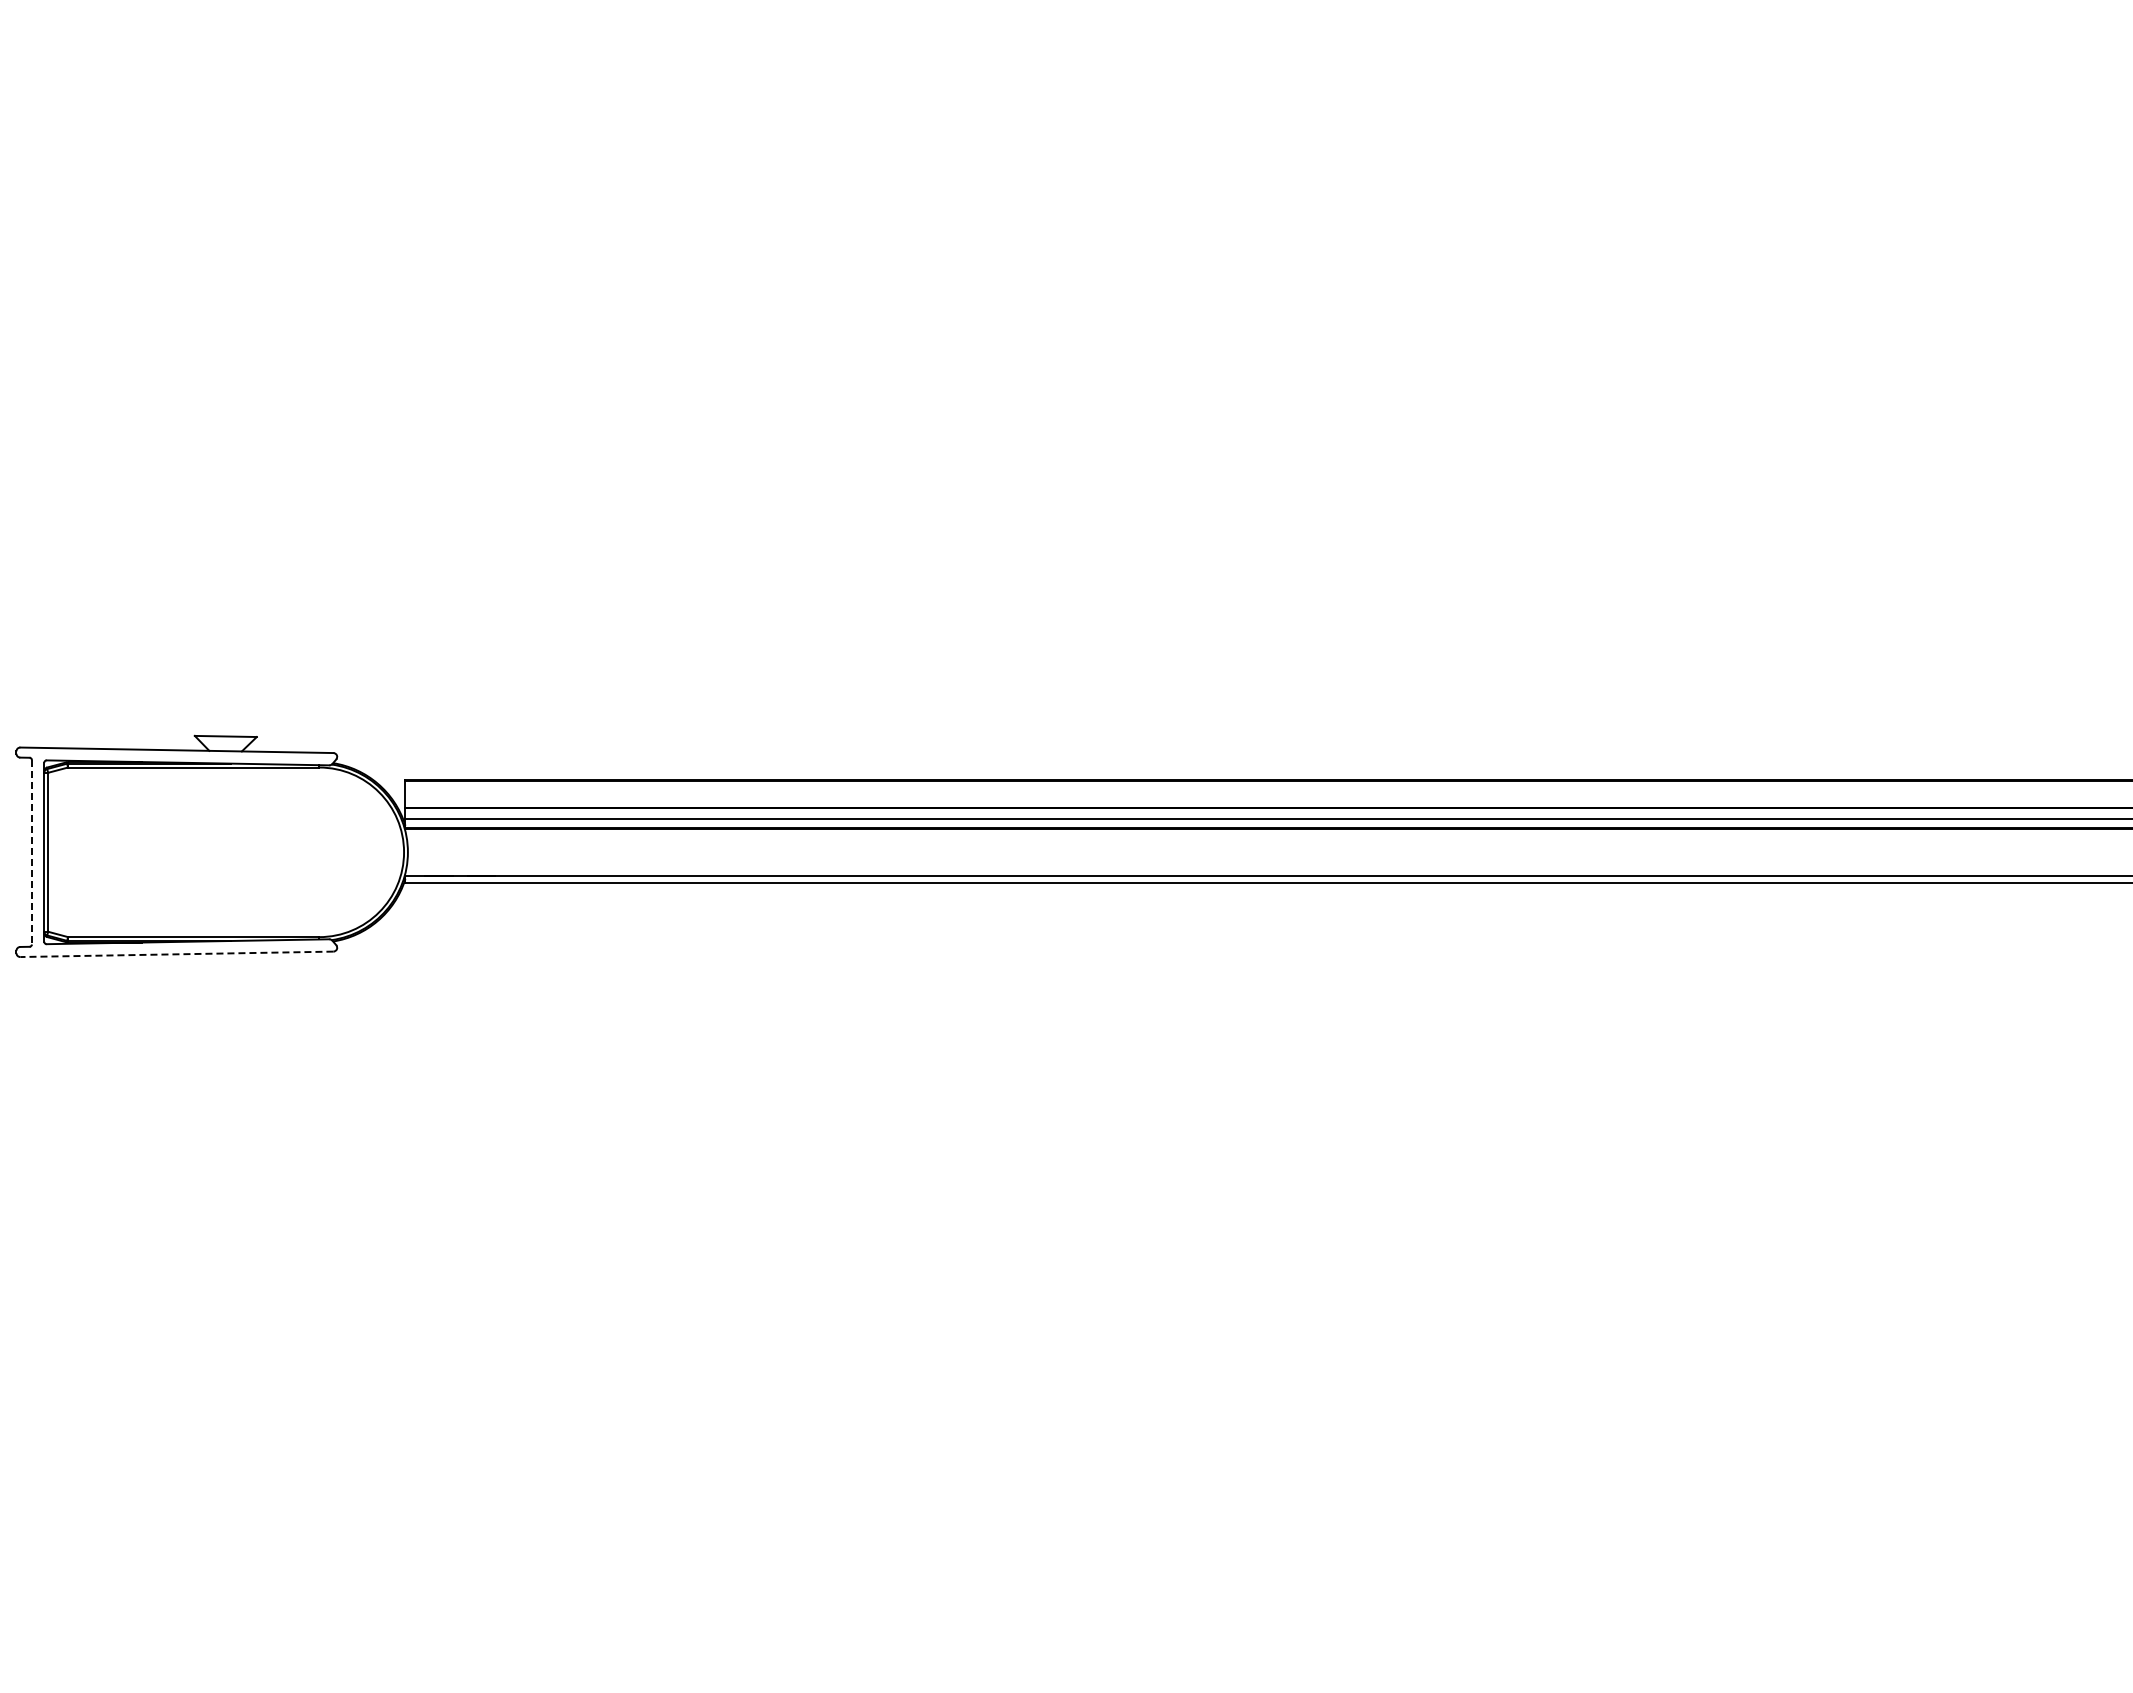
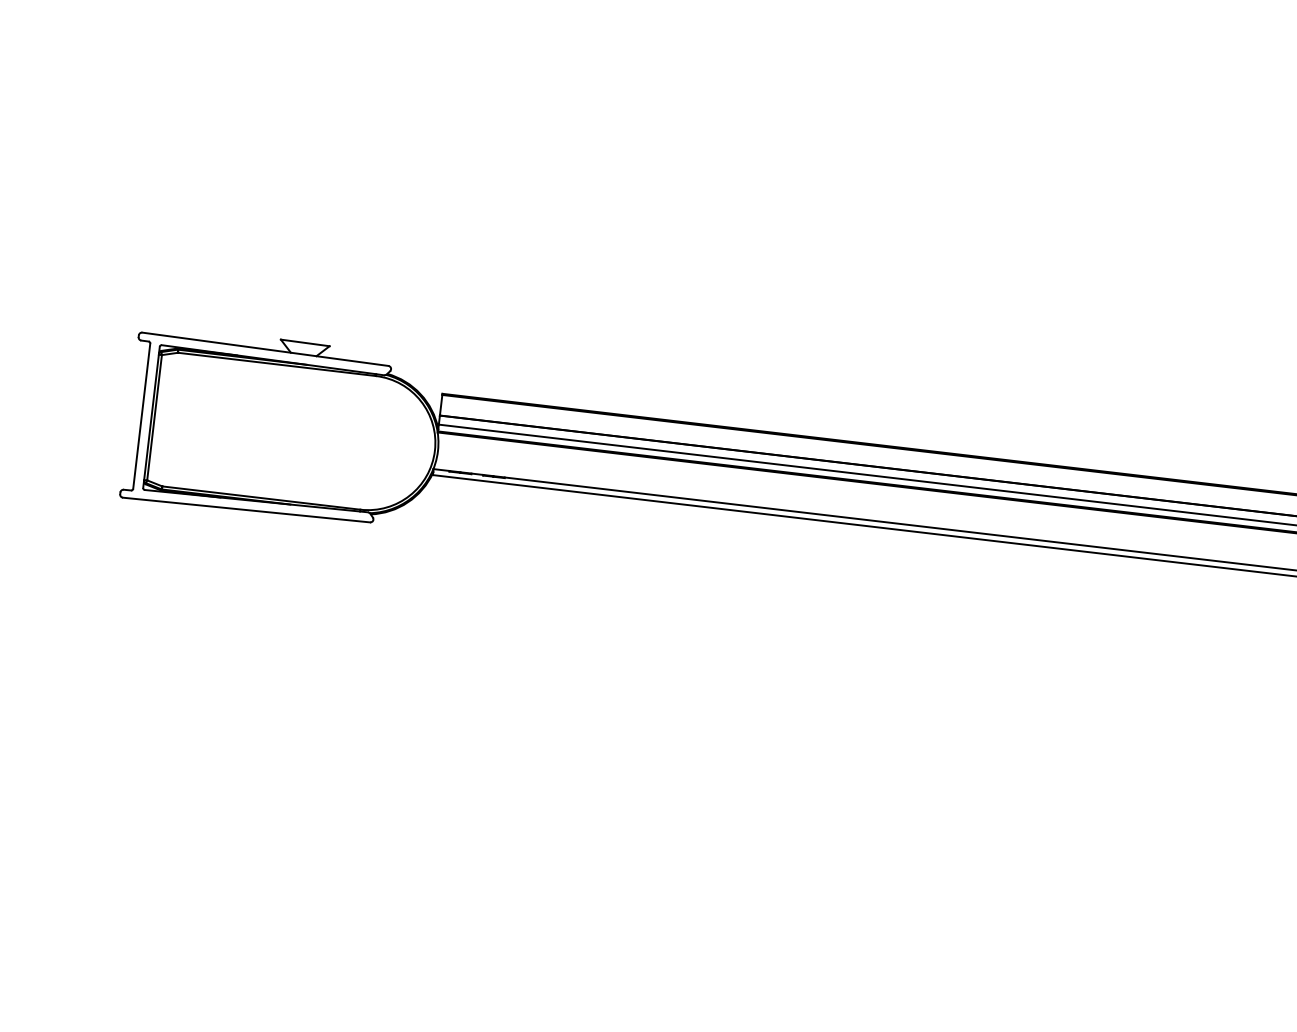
line: (31, 852) -> (141, 416), dashed -> solid
line: (176, 954) -> (246, 510), dashed -> solid

